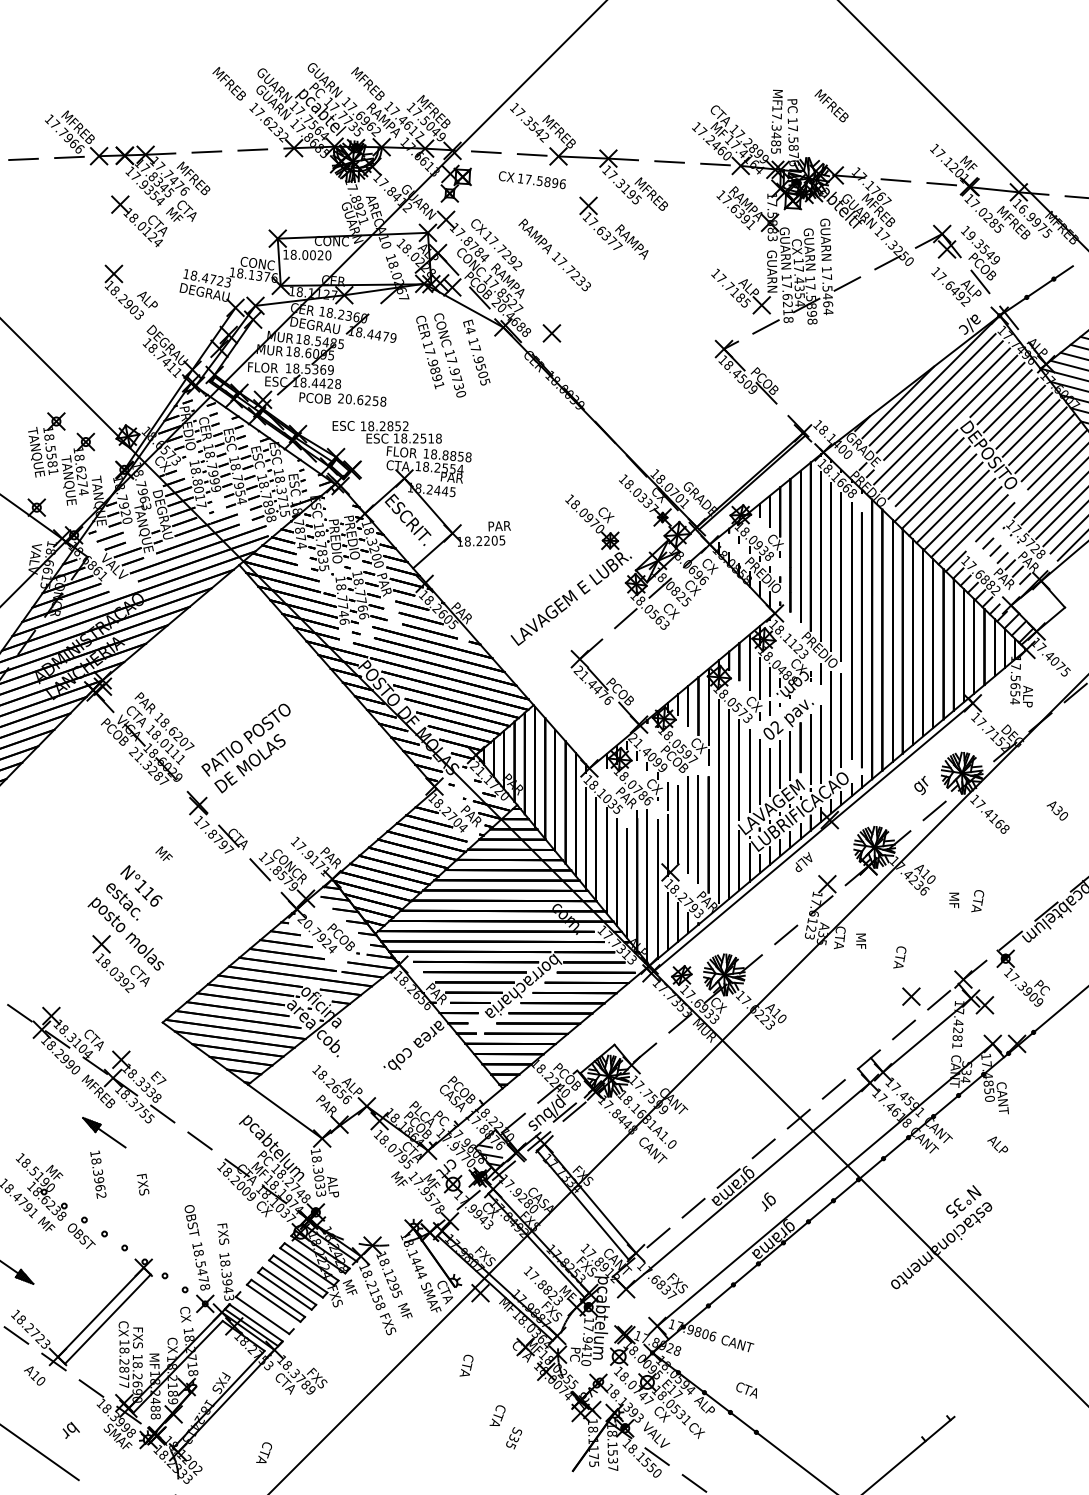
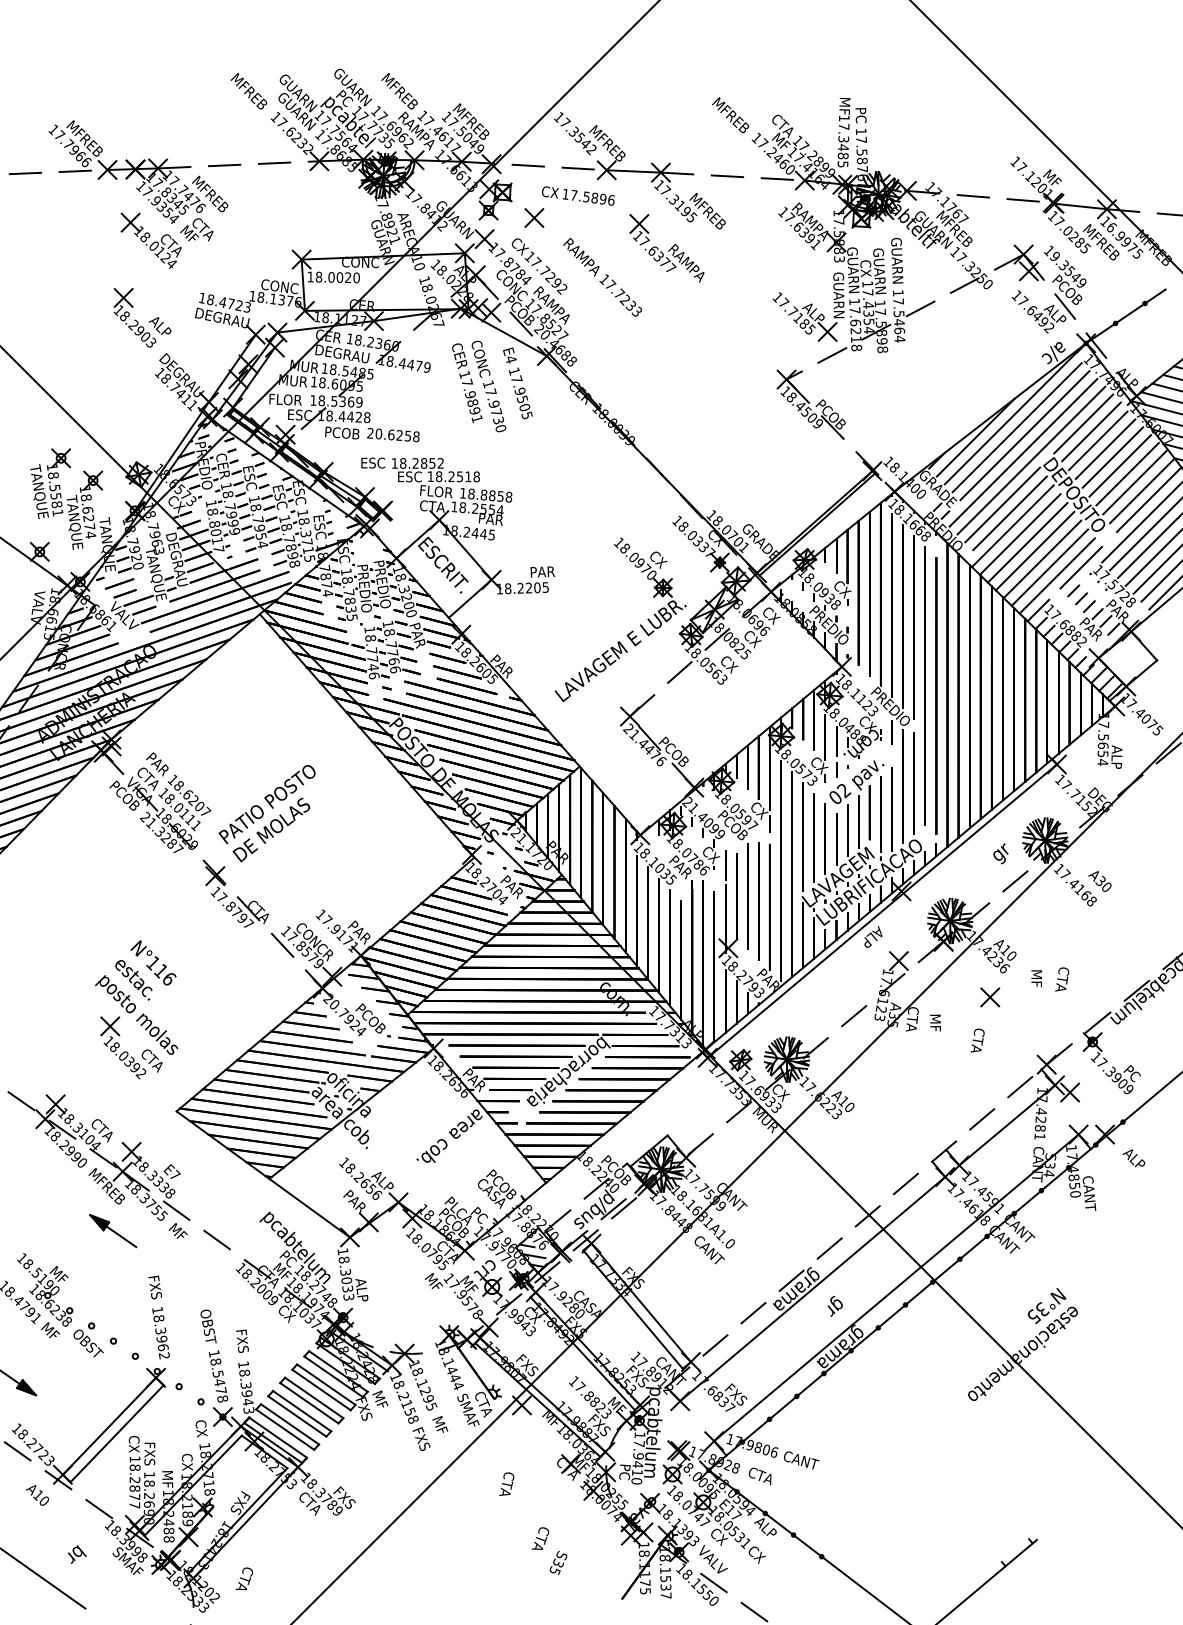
text: (831, 105) -> (730, 114), moved
part: (551, 333) -> (533, 218), moved
text: (1057, 810) -> (1100, 880), moved
text: (163, 853) -> (177, 1230), moved
part: (911, 996) -> (990, 997), moved
text: (997, 1144) -> (1133, 1158), moved
text: (98, 1174) -> (161, 1332), moved
line: (266, 1310) -> (289, 1424), added
text: (746, 1390) -> (759, 1476), moved
text: (263, 1452) -> (243, 1578), moved

